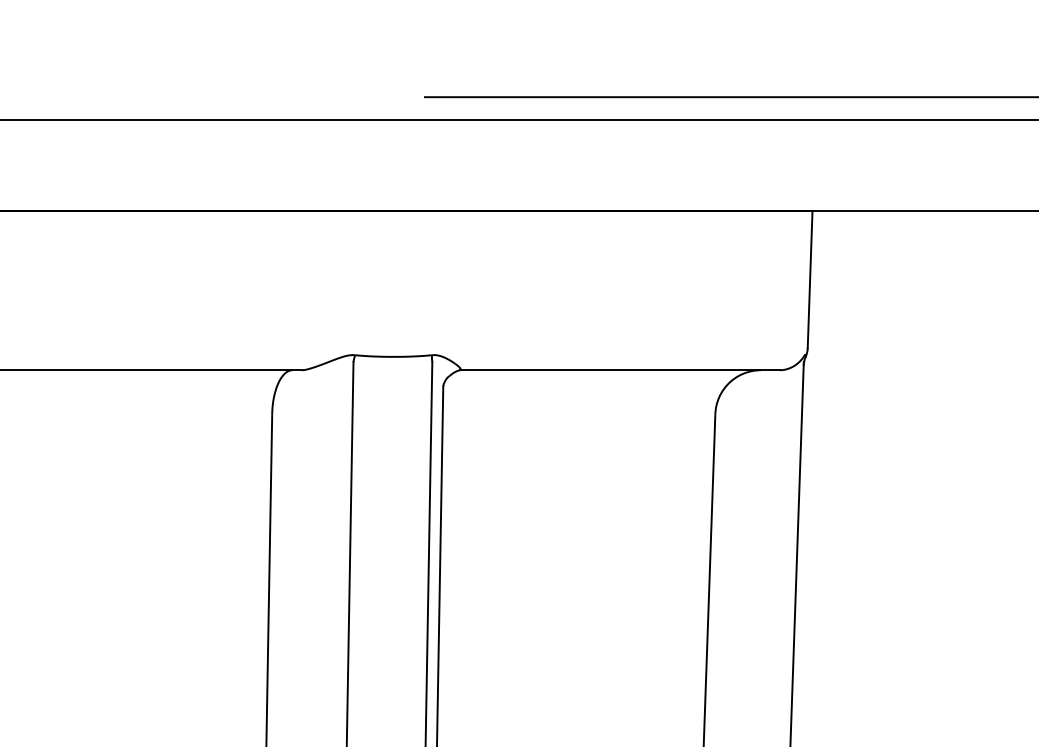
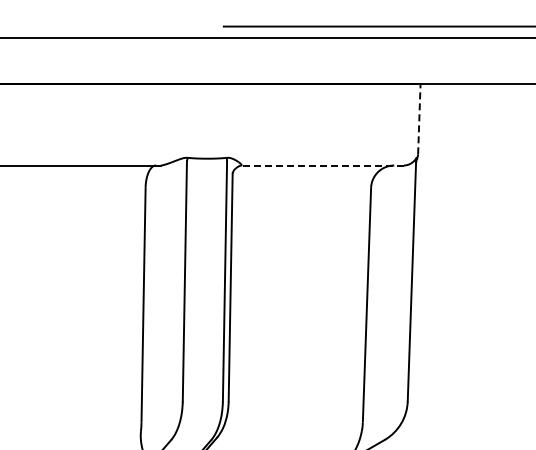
line: (810, 279) -> (419, 119), solid -> dashed
line: (617, 370) -> (321, 165), solid -> dashed

